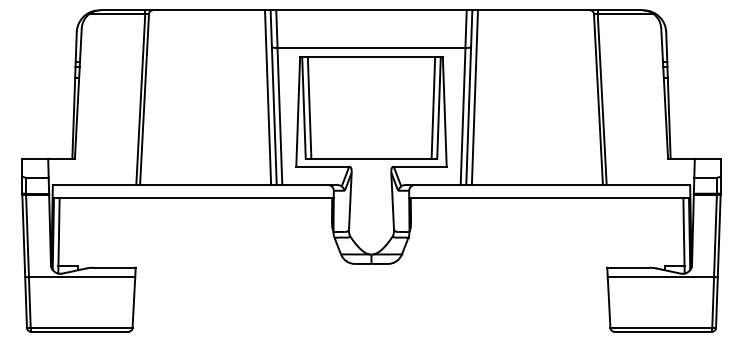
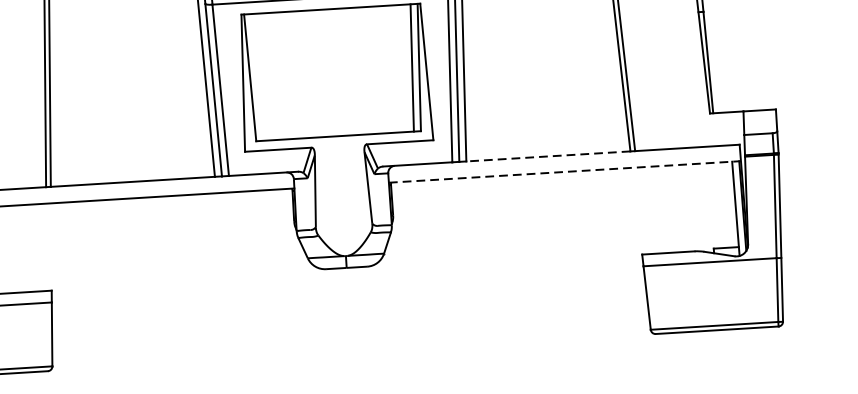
line: (309, 107) -> (257, 76), removed
line: (537, 185) -> (548, 156), solid -> dashed
line: (549, 198) -> (564, 172), solid -> dashed

